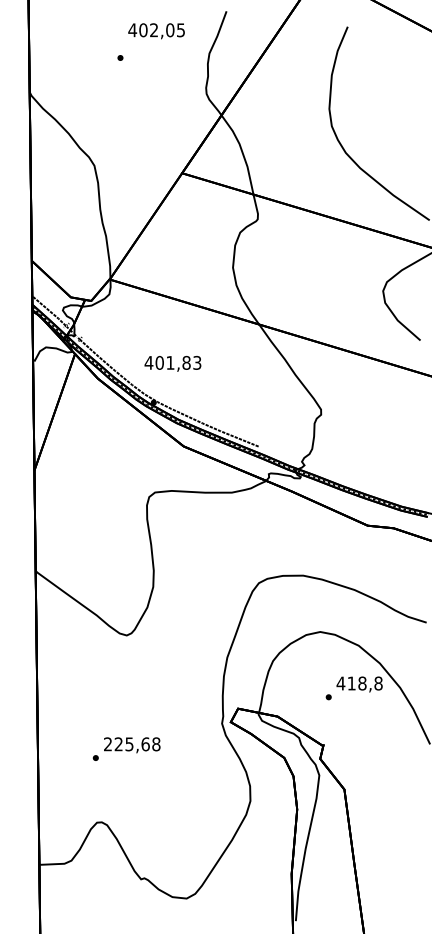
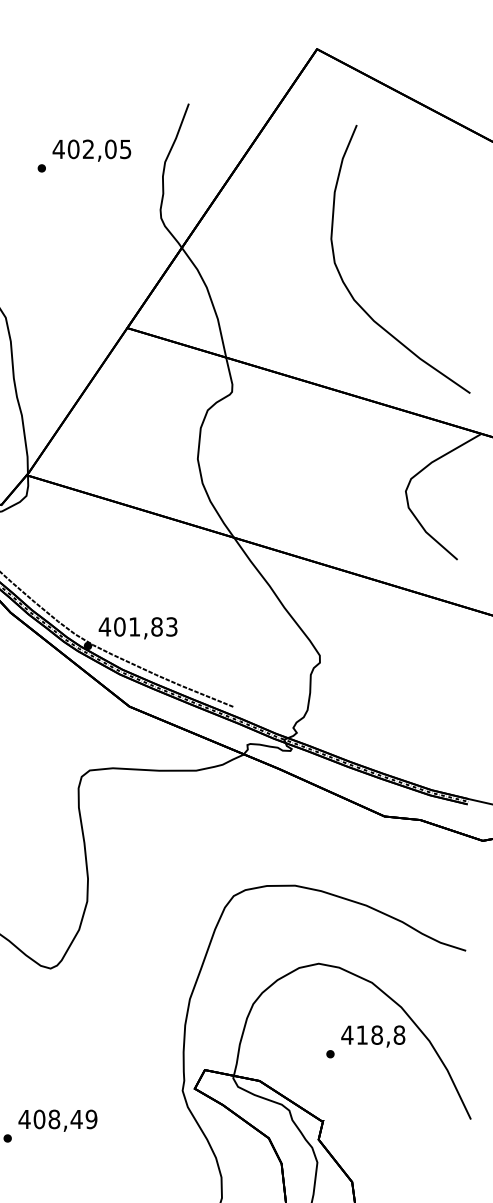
text: (156, 31) -> (91, 151), moved
text: (172, 363) -> (137, 627), moved
text: (131, 744) -> (57, 1119), 225,68 -> 408,49

